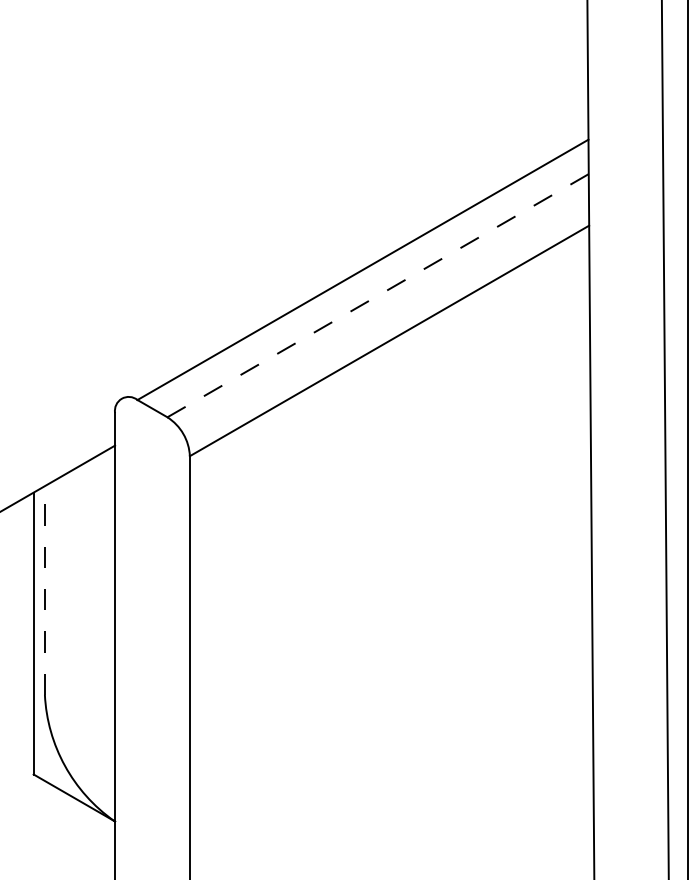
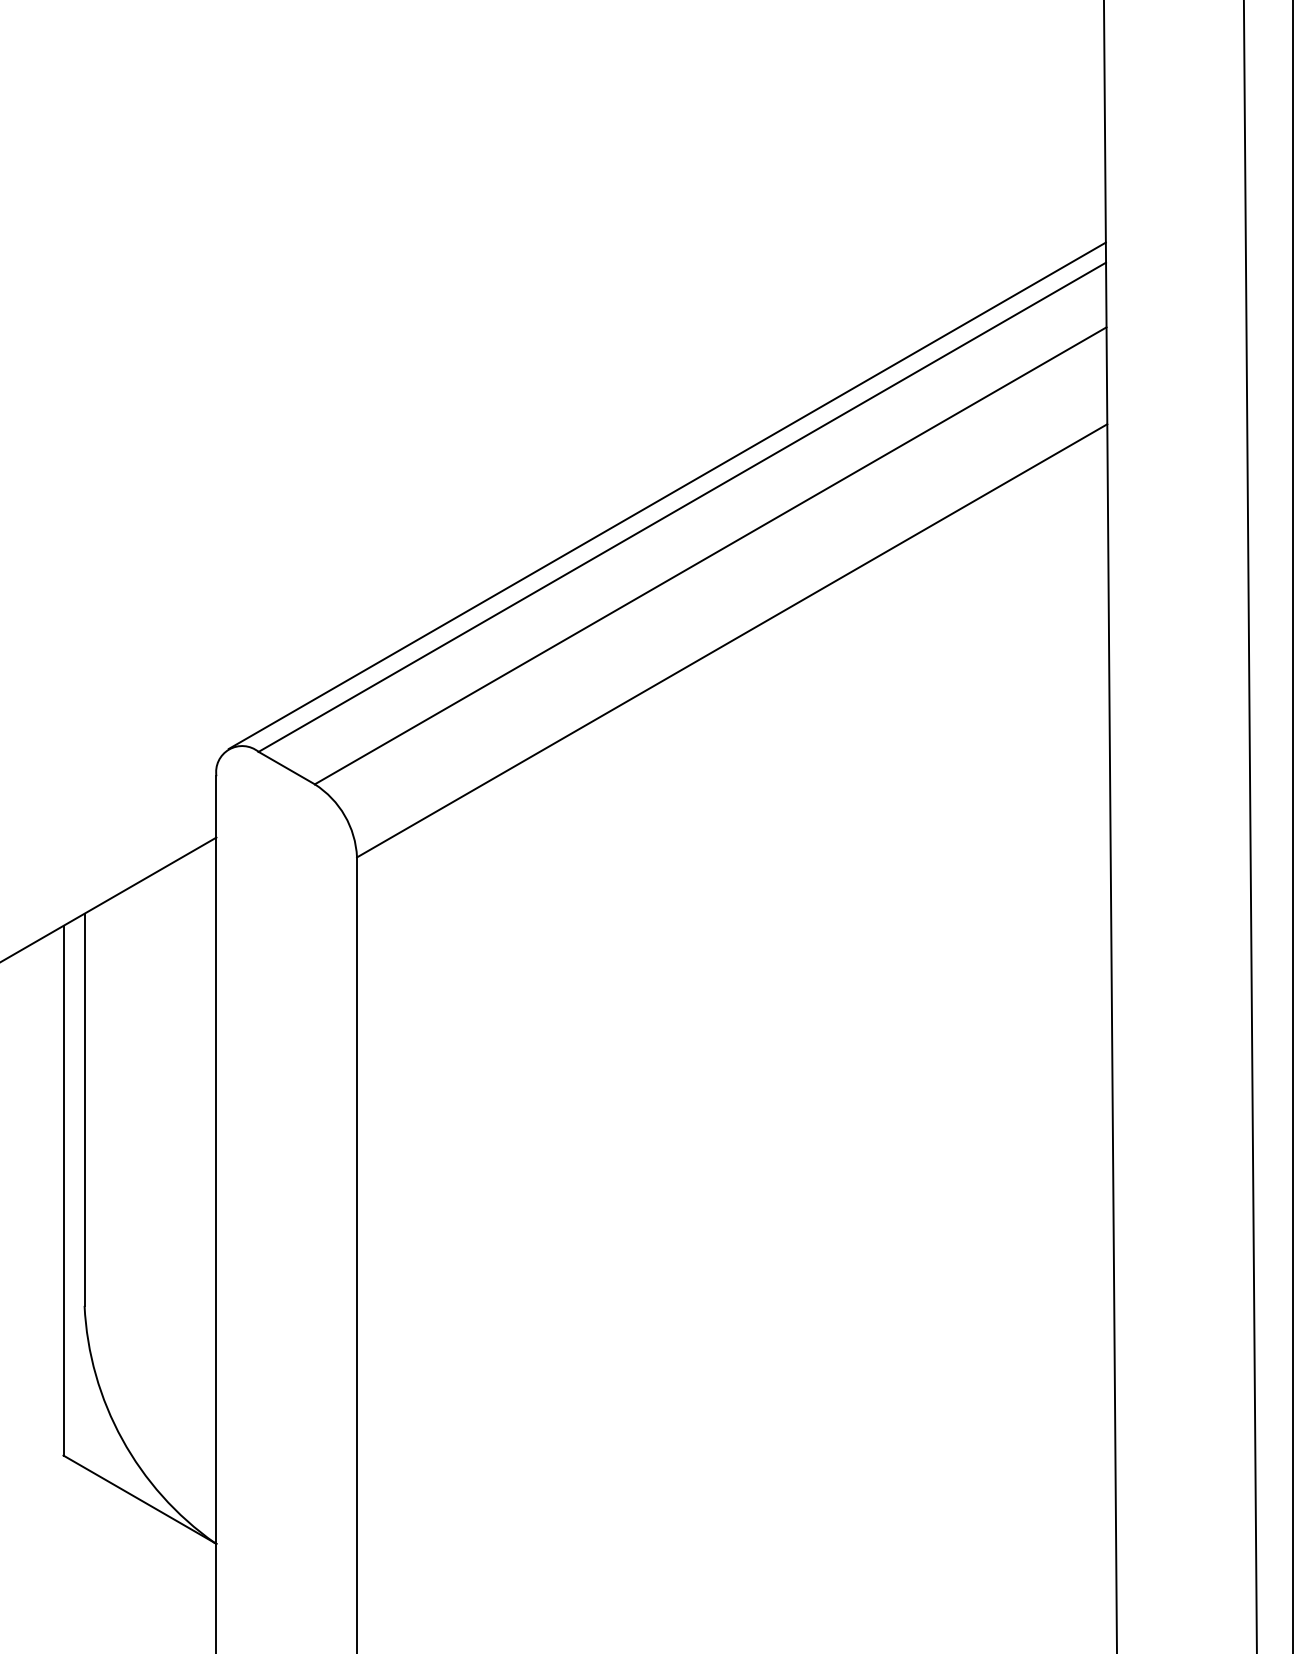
line: (354, 263) -> (666, 495), added
line: (377, 295) -> (709, 555), dashed -> solid
line: (44, 590) -> (83, 1109), dashed -> solid

